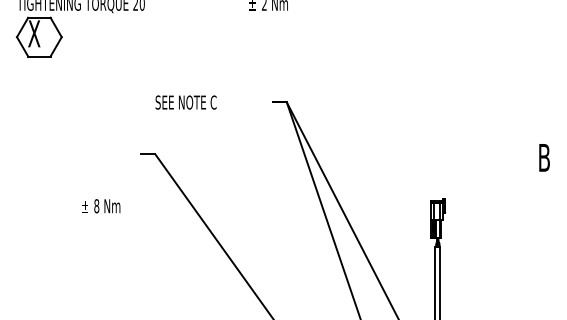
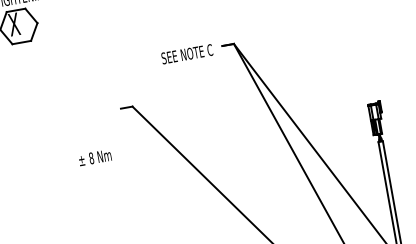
text: (185, 102) -> (186, 54), moved

